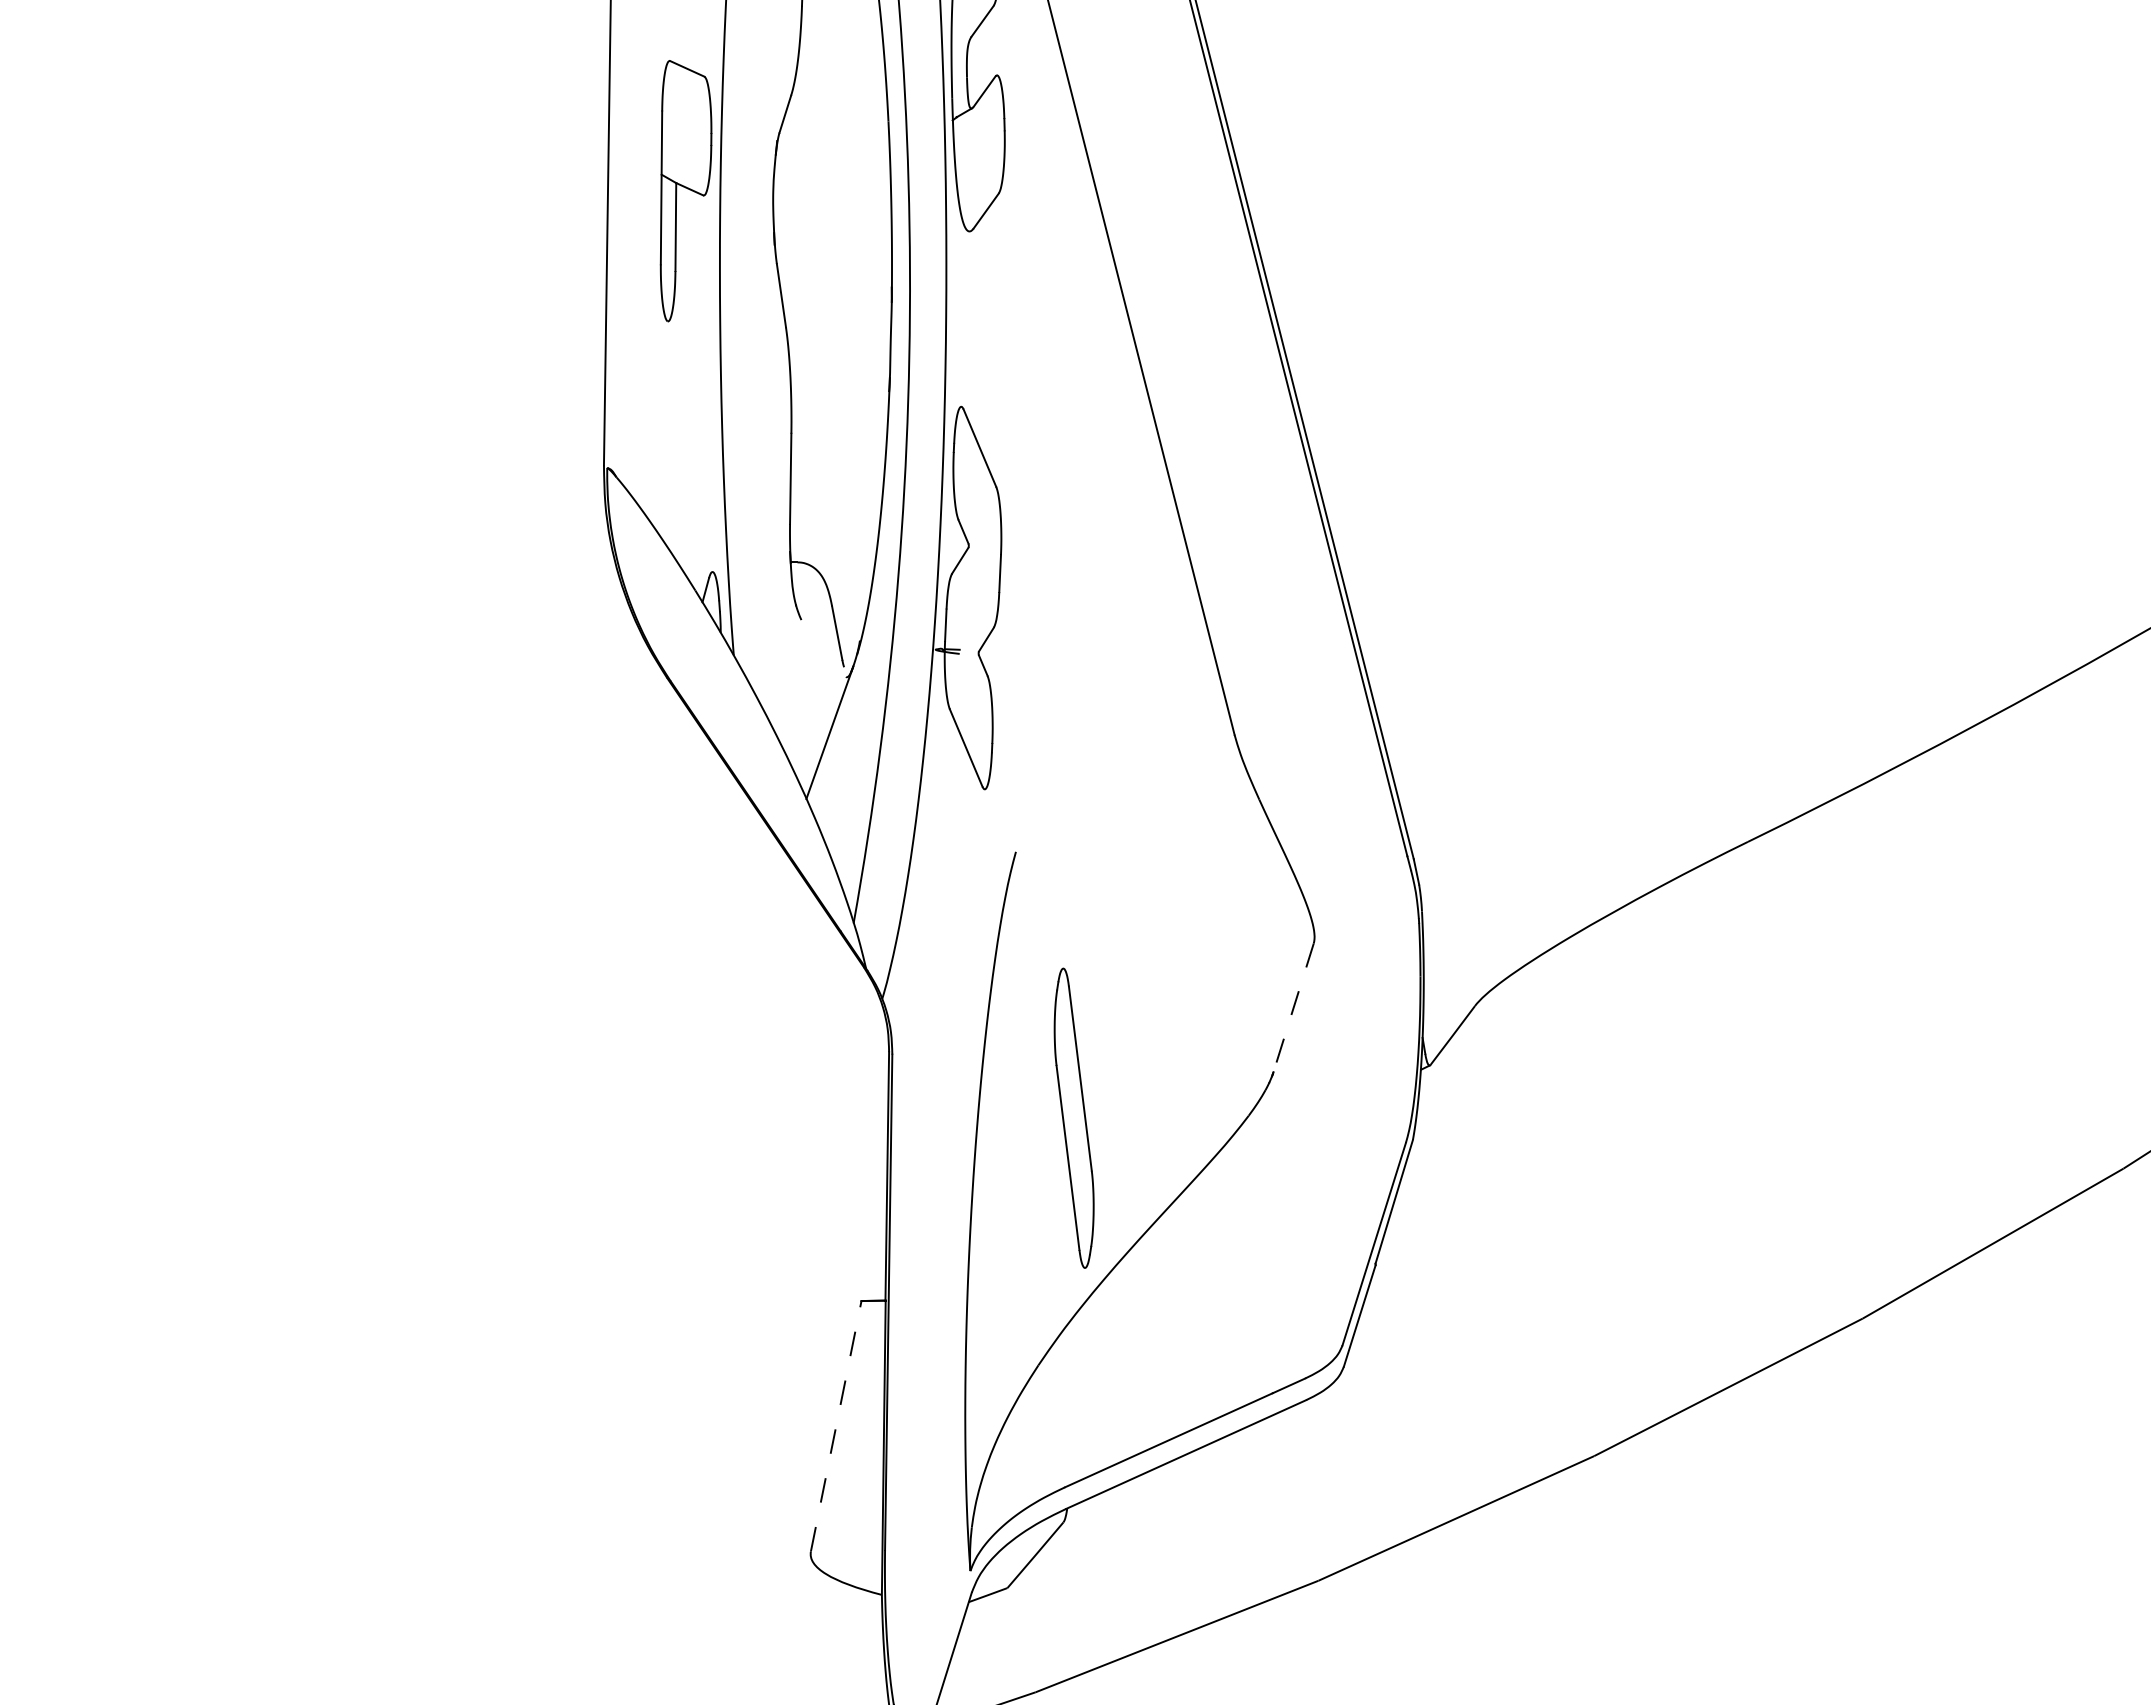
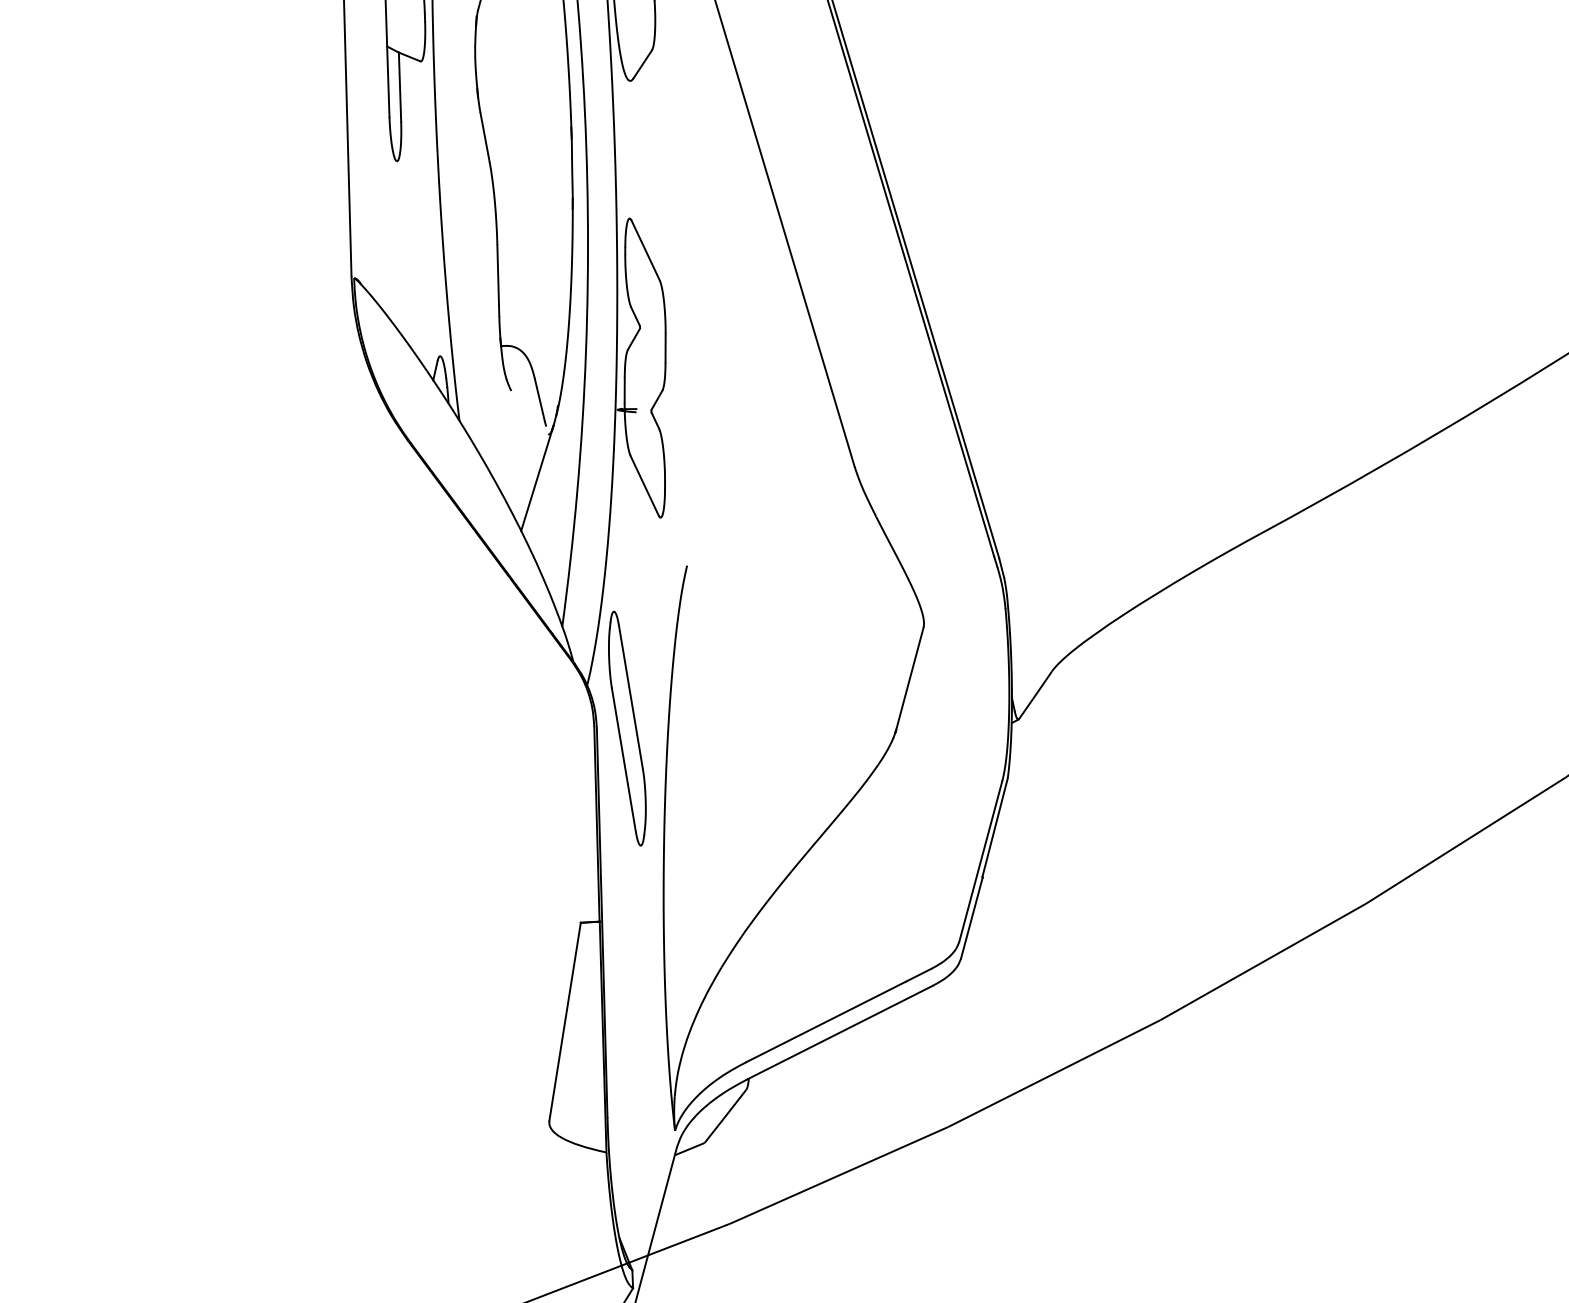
line: (1293, 1008) -> (909, 679), dashed -> solid
part: (1073, 1117) -> (626, 728), moved
line: (836, 1426) -> (565, 1021), dashed -> solid

